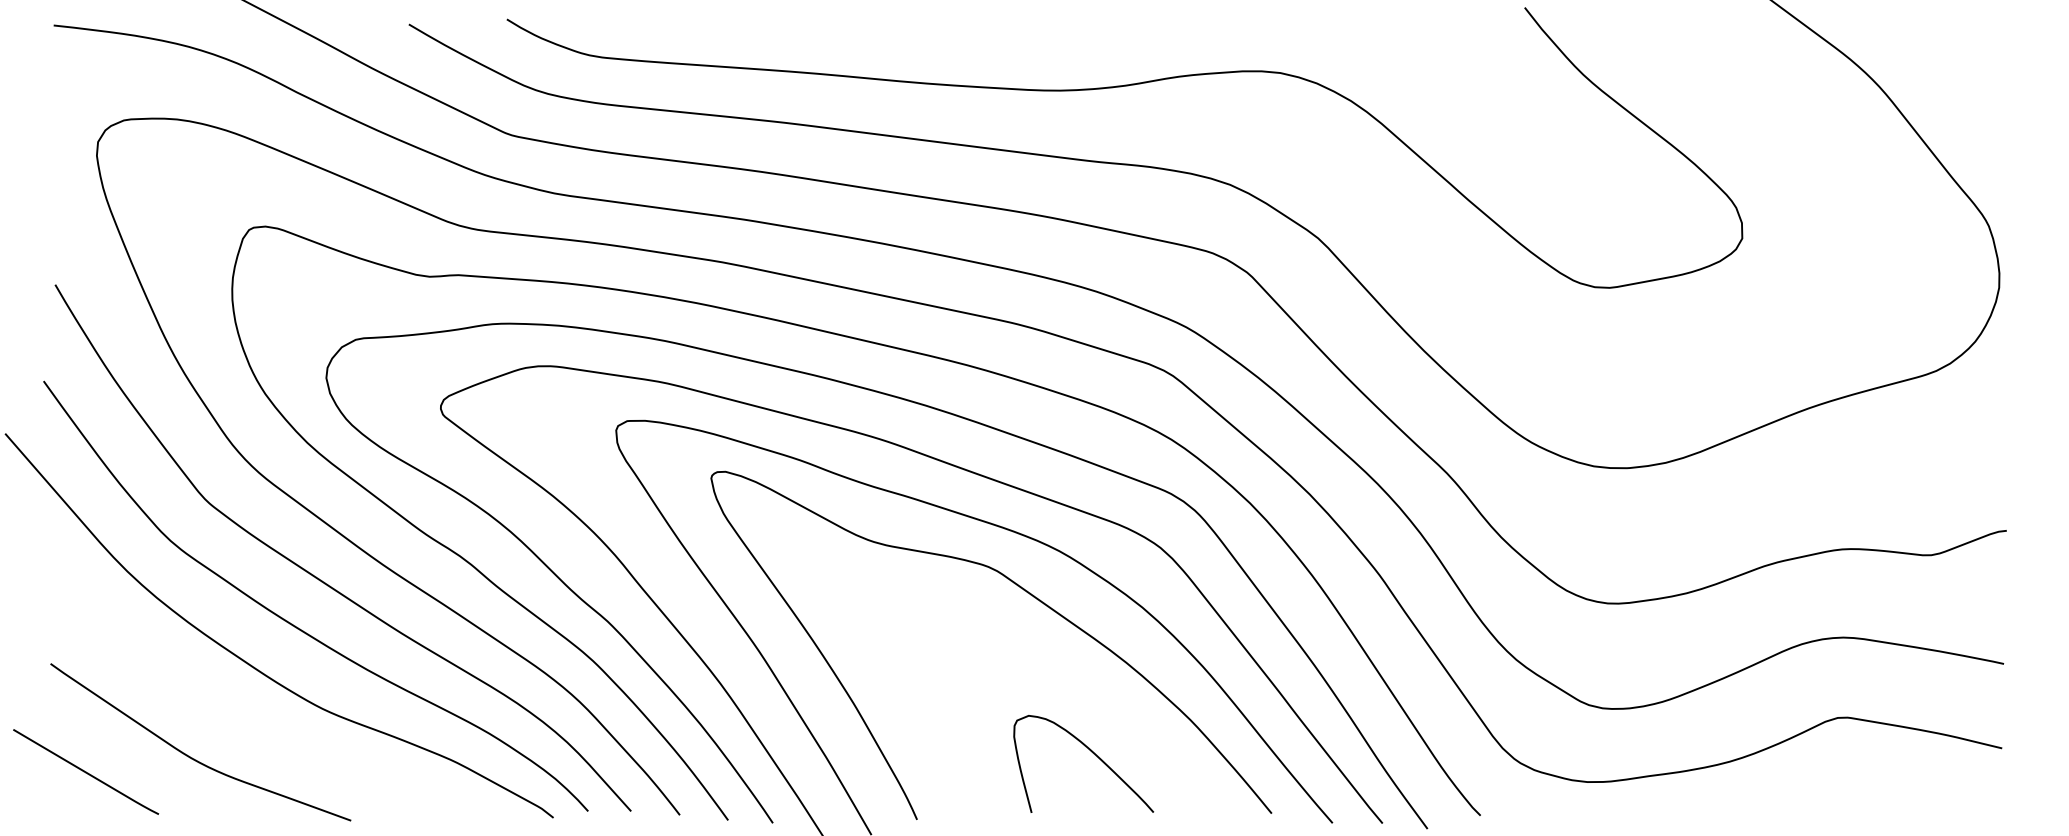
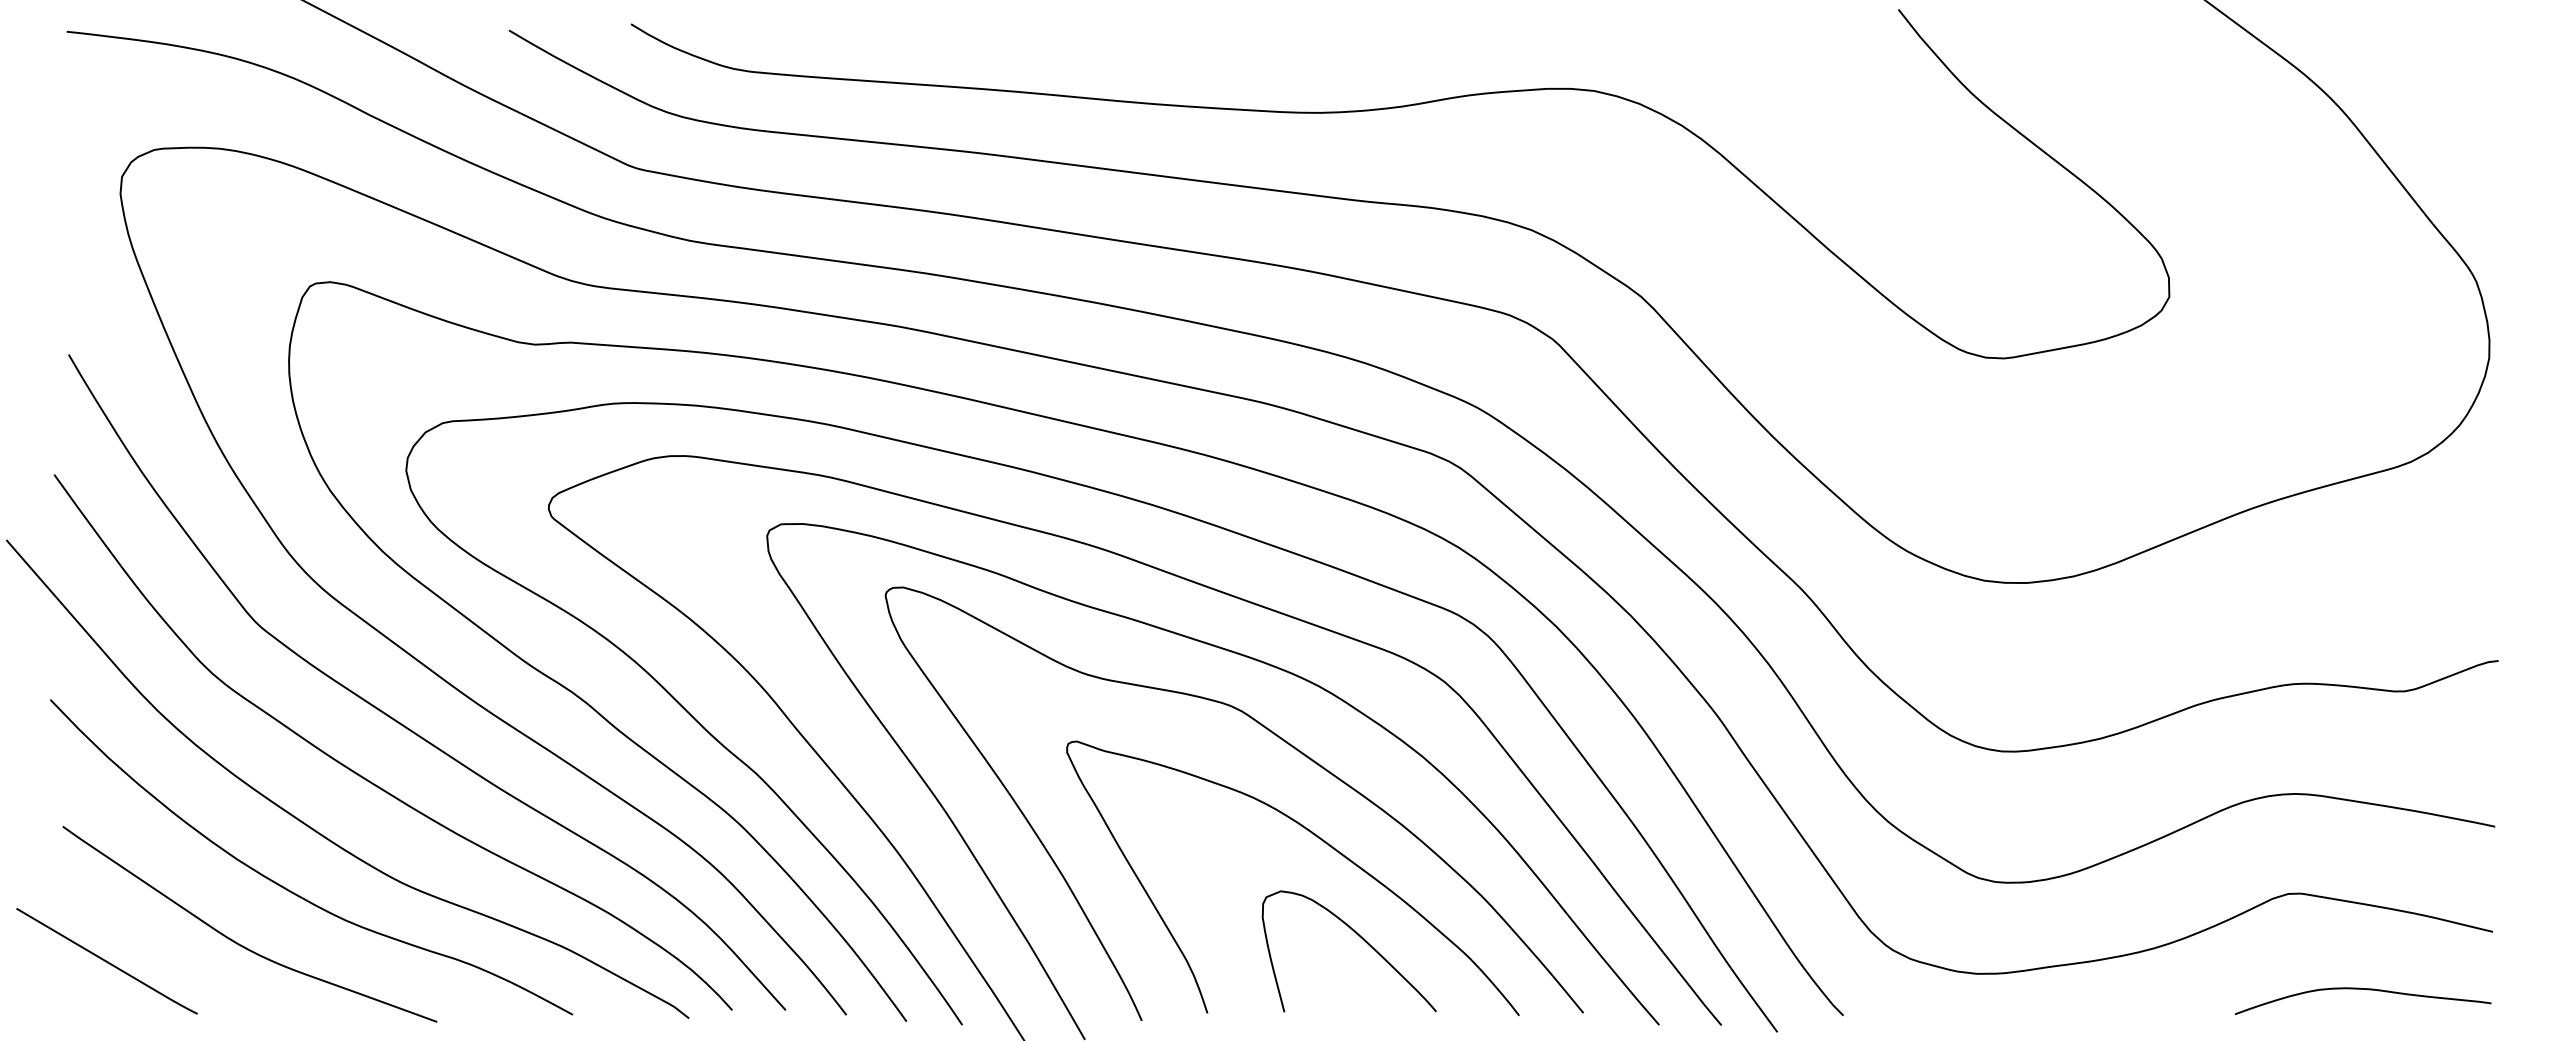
curve: (1059, 674) -> (1319, 839), added
curve: (232, 714) -> (289, 889), added
curve: (1897, 794) -> (2362, 989), added

